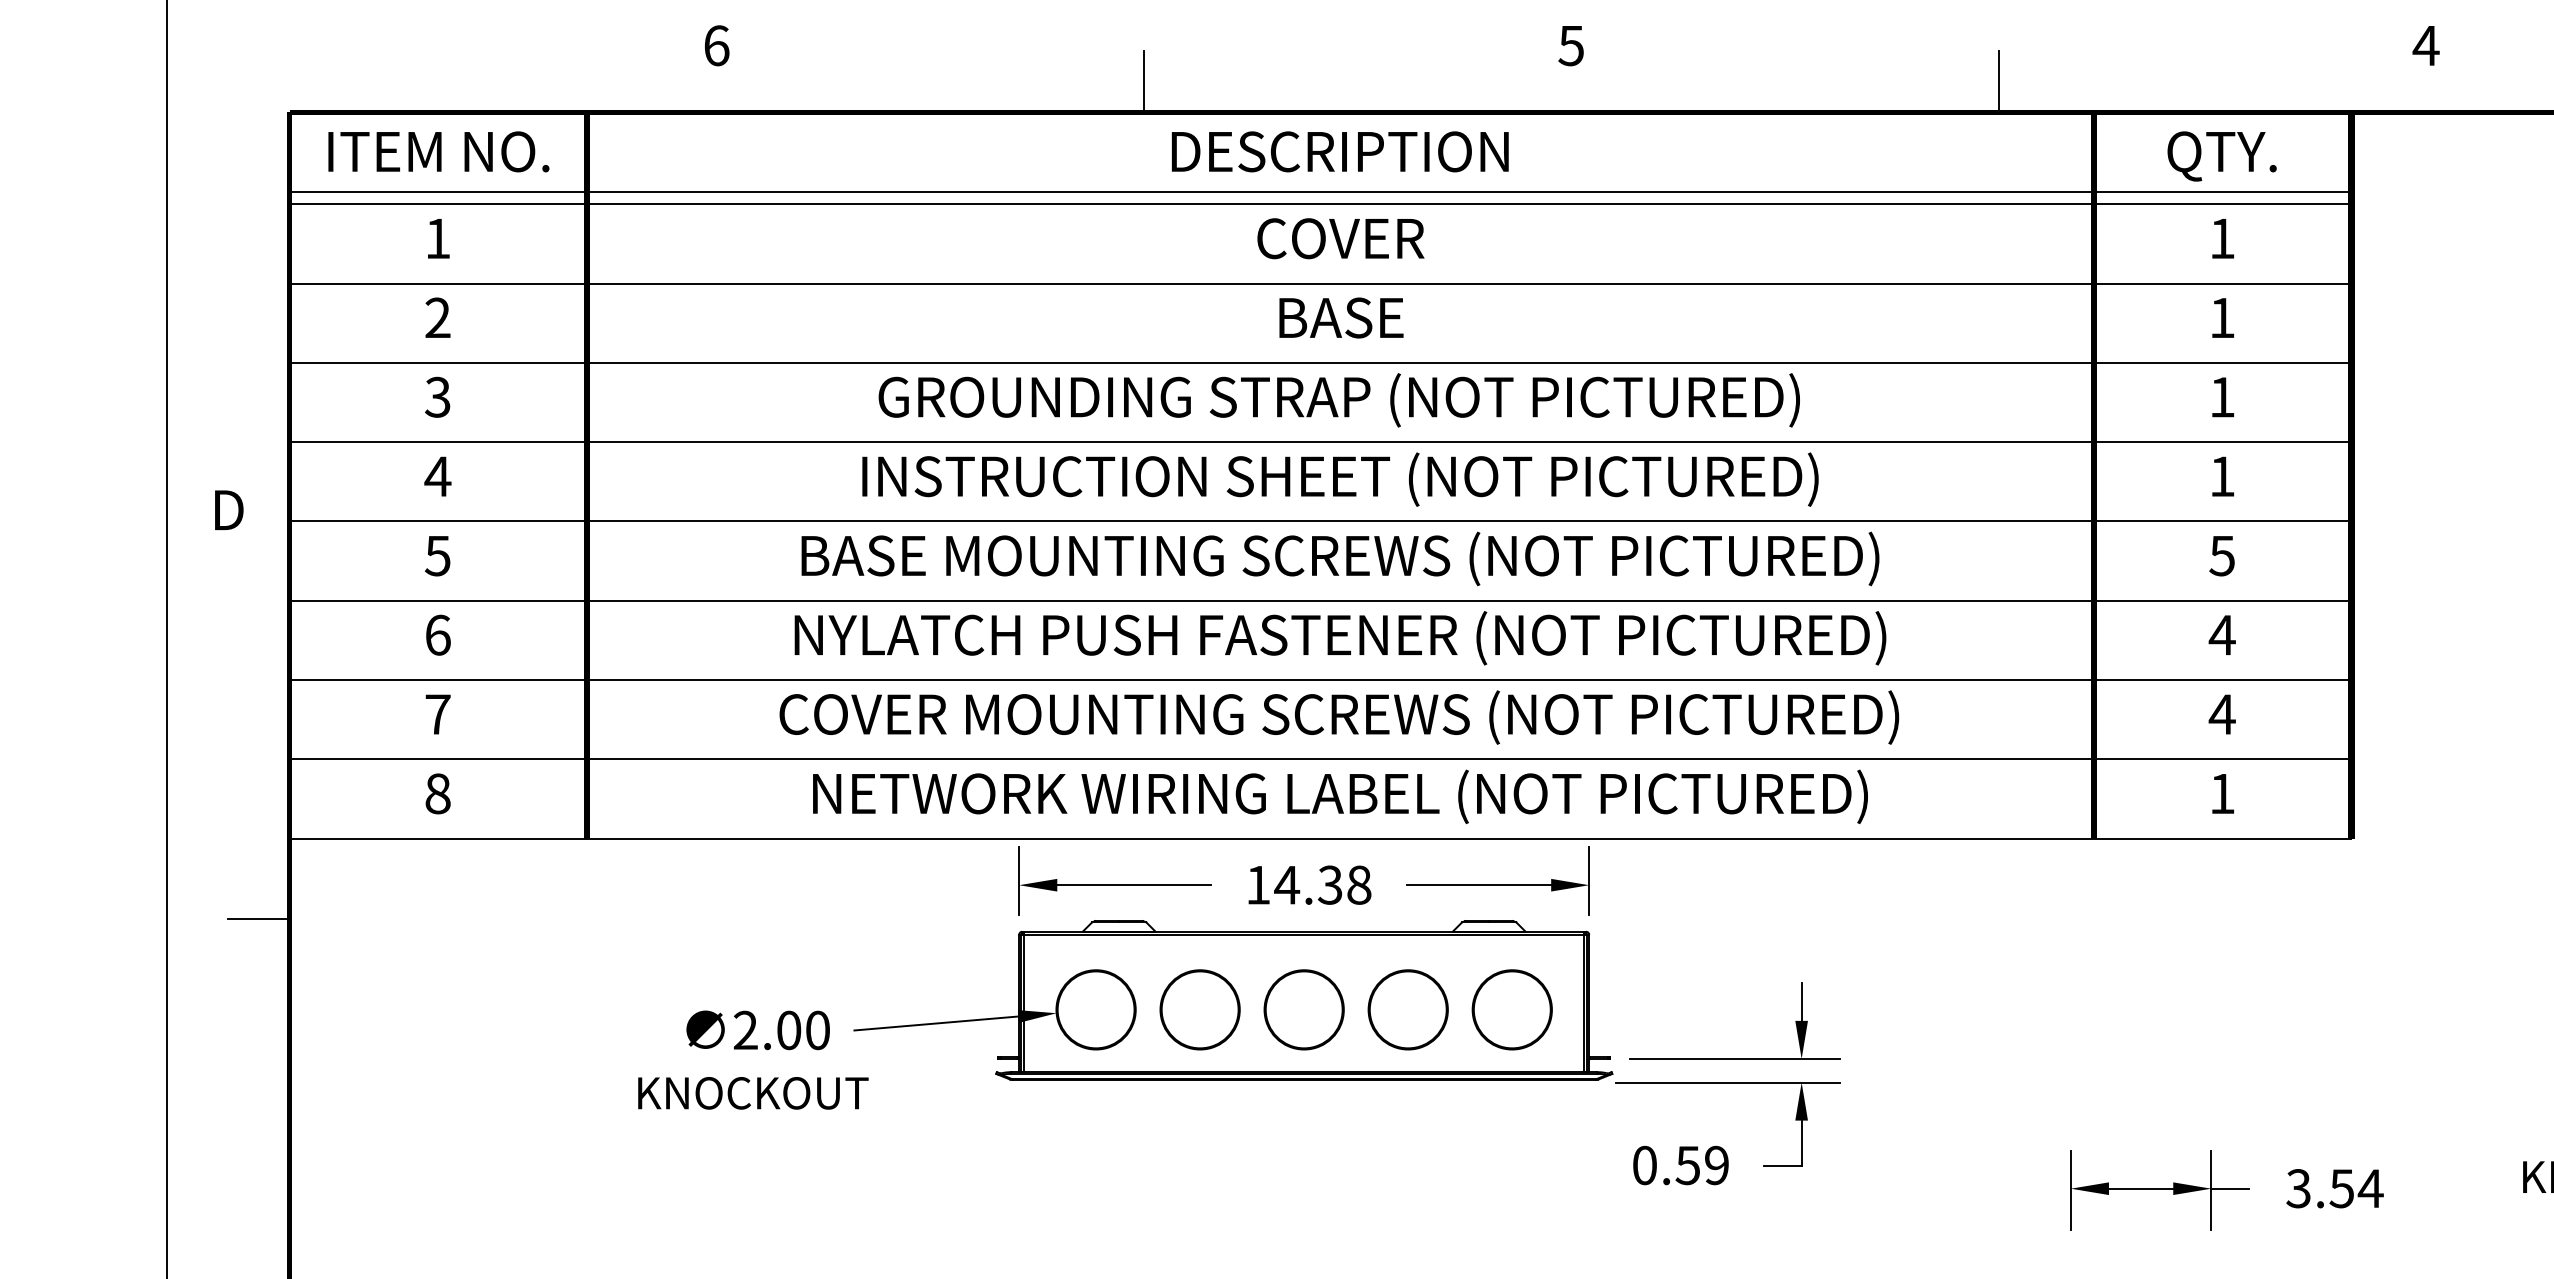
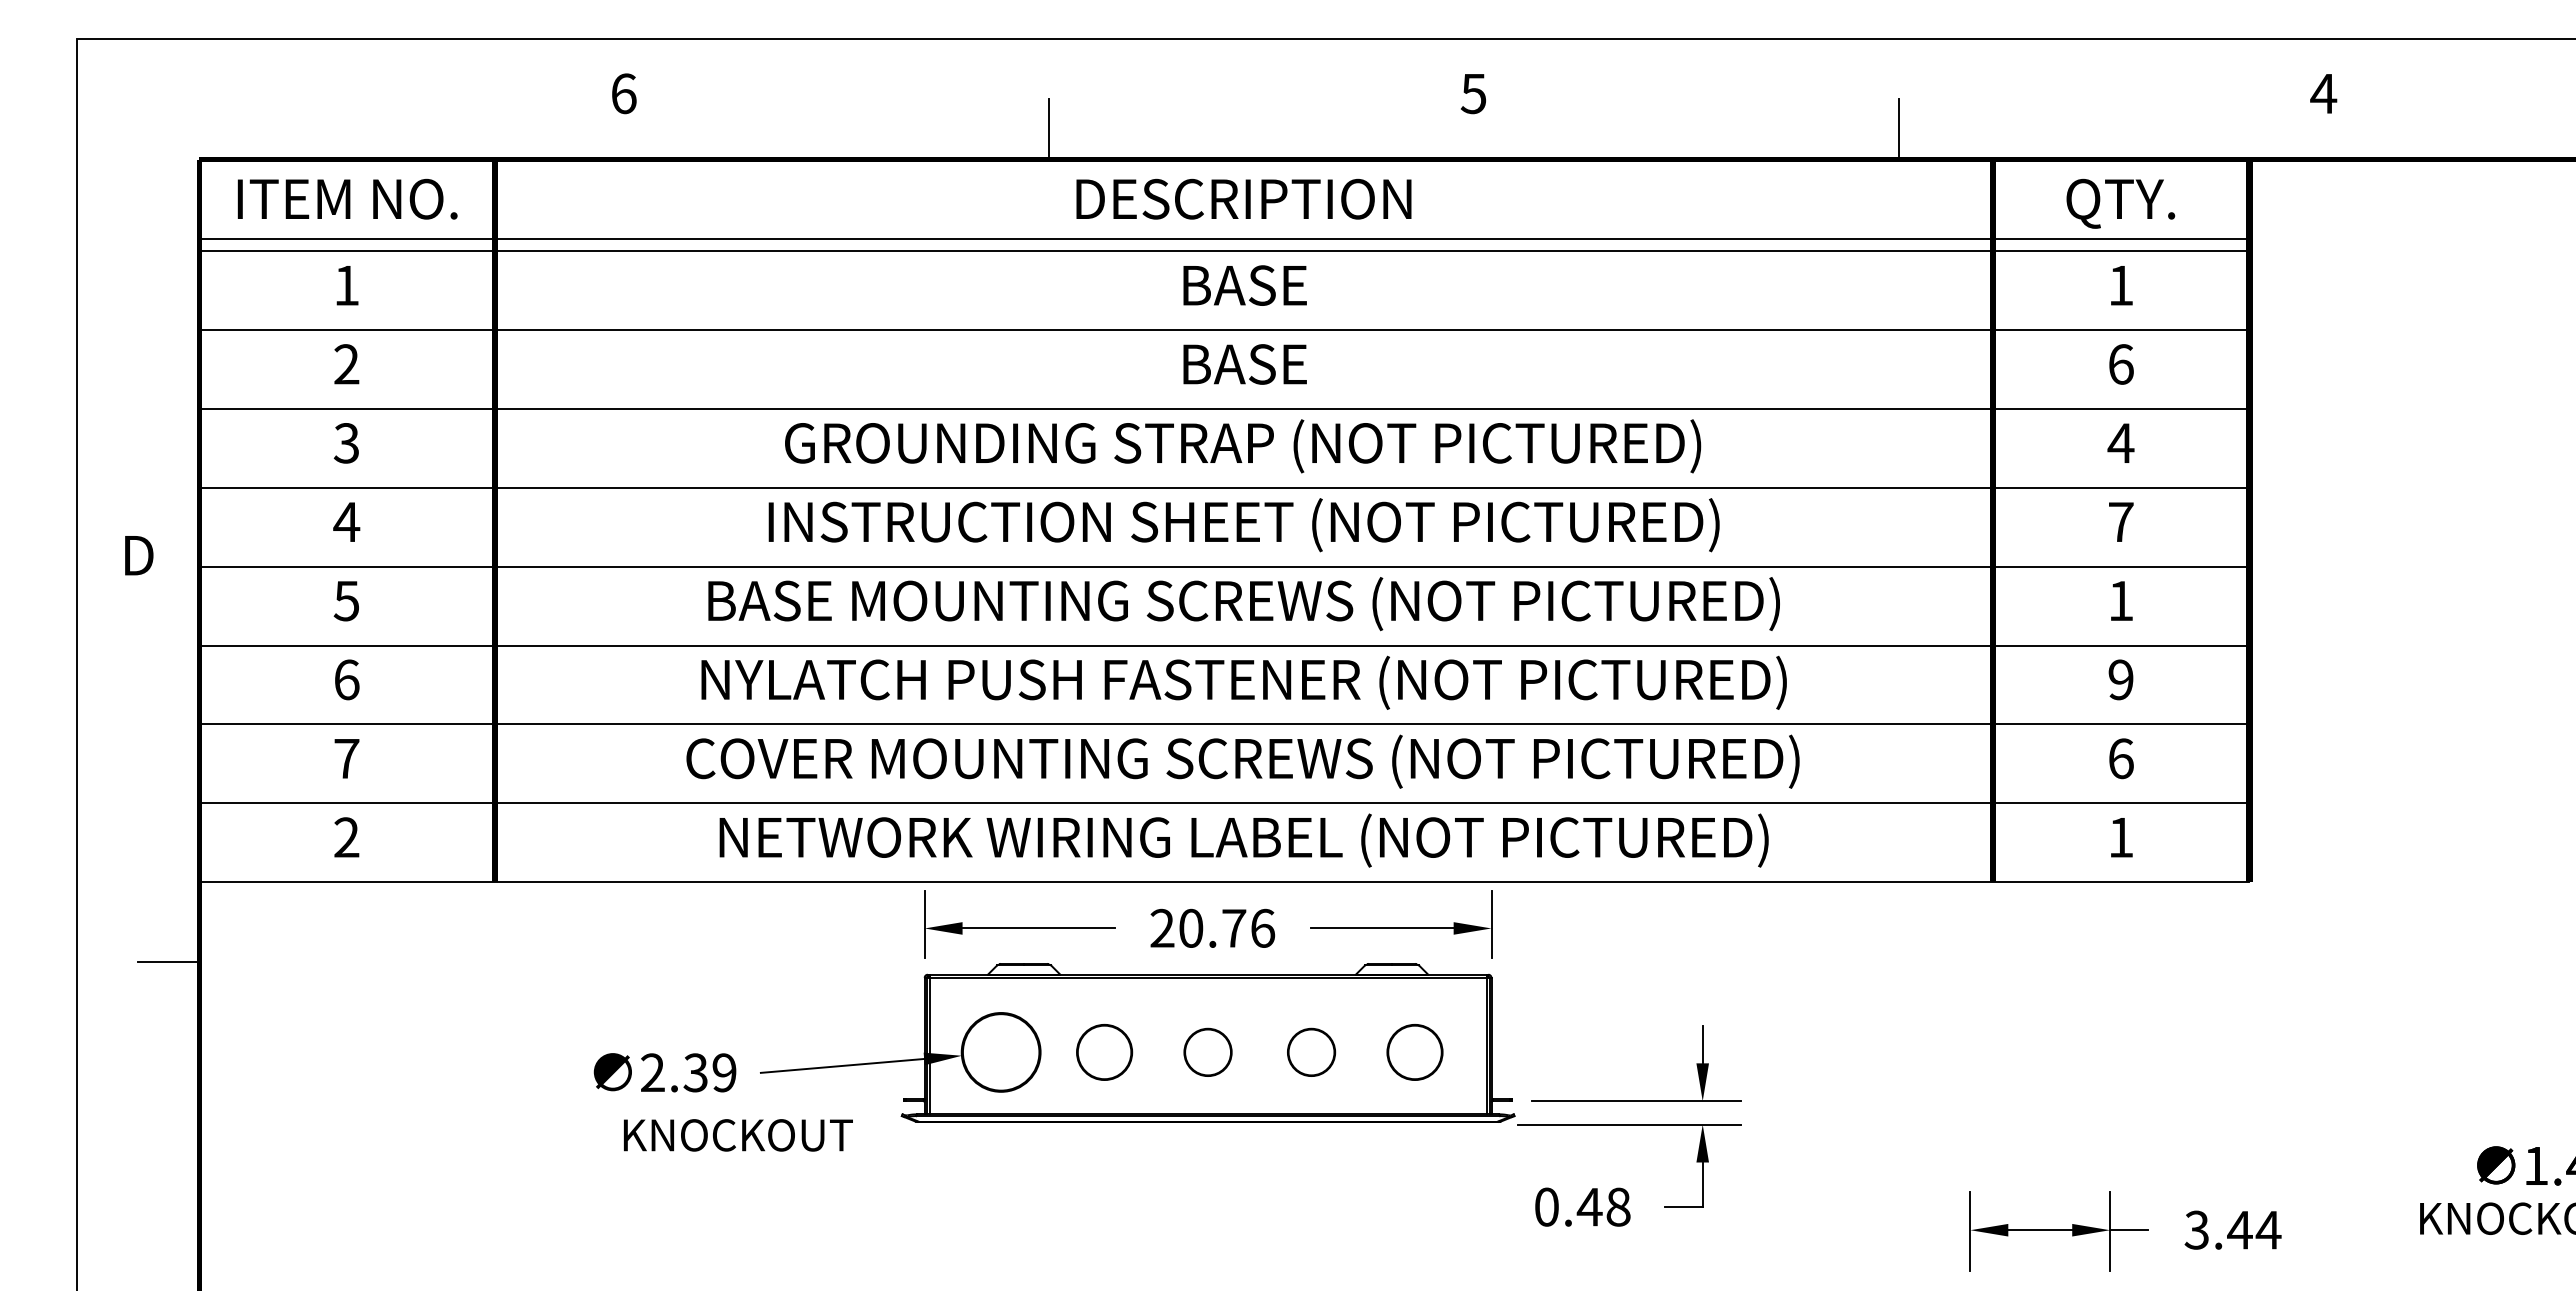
text: (1340, 238) -> (1244, 285), COVER -> BASE
text: (2222, 318) -> (2121, 364), 1 -> 6
text: (2221, 396) -> (2120, 442), 1 -> 4
text: (2222, 475) -> (2121, 521), 1 -> 7
text: (2221, 556) -> (2120, 601), 5 -> 1
text: (2221, 634) -> (2120, 679), 4 -> 9
text: (2221, 714) -> (2120, 758), 4 -> 6
text: (437, 793) -> (346, 837), 8 -> 2
text: (1308, 884) -> (1212, 927), 14.38 -> 20.76
circle: (1200, 1009) -> (1104, 1052), size x0.7
part: (1303, 1009) -> (1207, 1052), size x0.6
circle: (1408, 1009) -> (1311, 1052), size x0.6
part: (1511, 1009) -> (1414, 1052), size x0.7
text: (802, 1030) -> (709, 1072), 2.00 -> 2.39
text: (753, 1093) -> (738, 1135), moved
text: (1701, 1164) -> (1603, 1206), 0.59 -> 0.48
text: (2341, 1188) -> (2239, 1230), 3.54 -> 3.44

